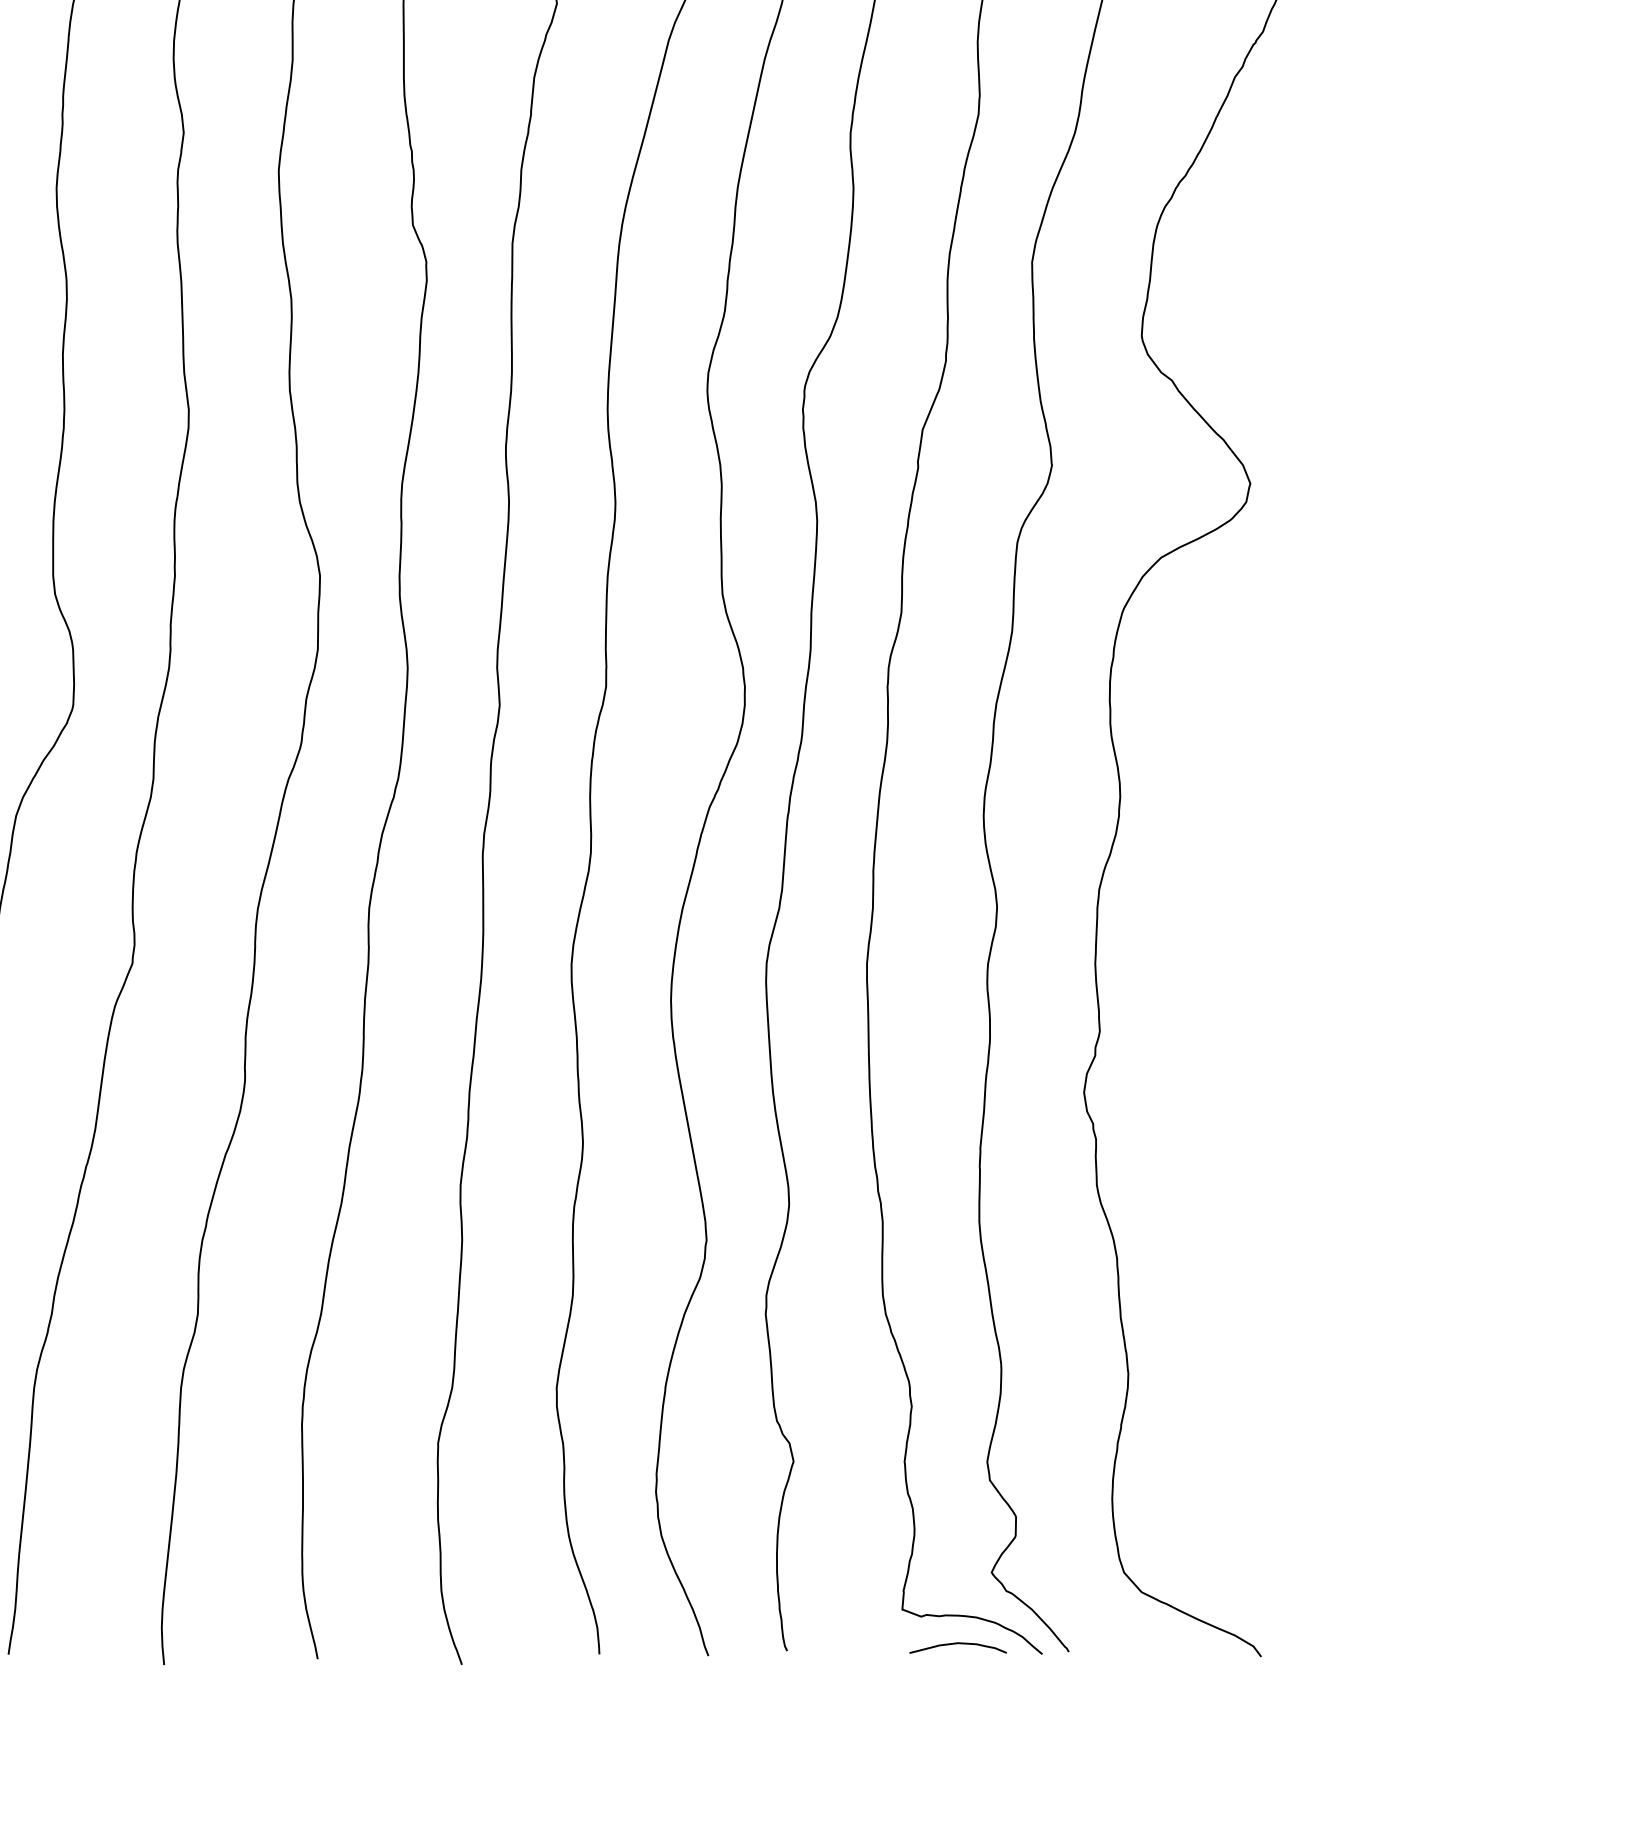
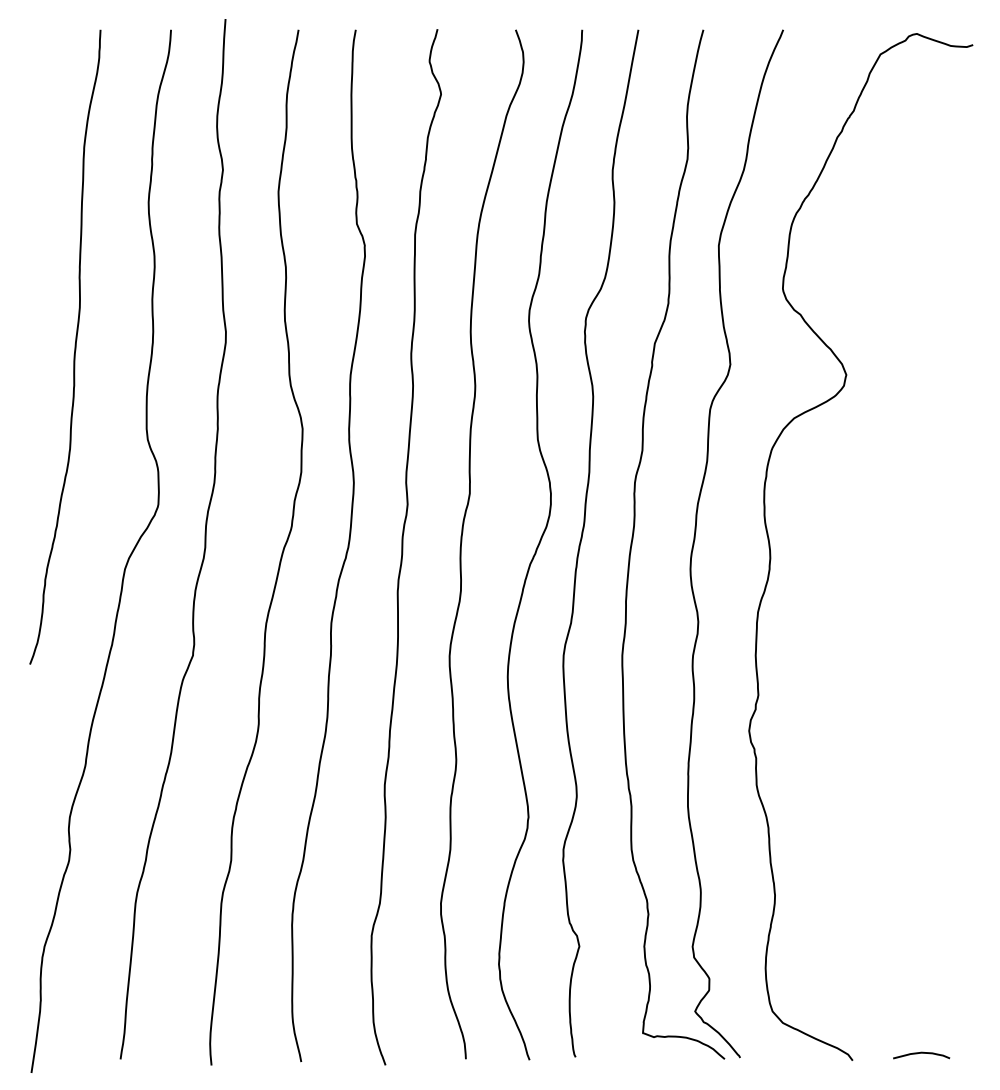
curve: (958, 1644) -> (921, 1053), moved

